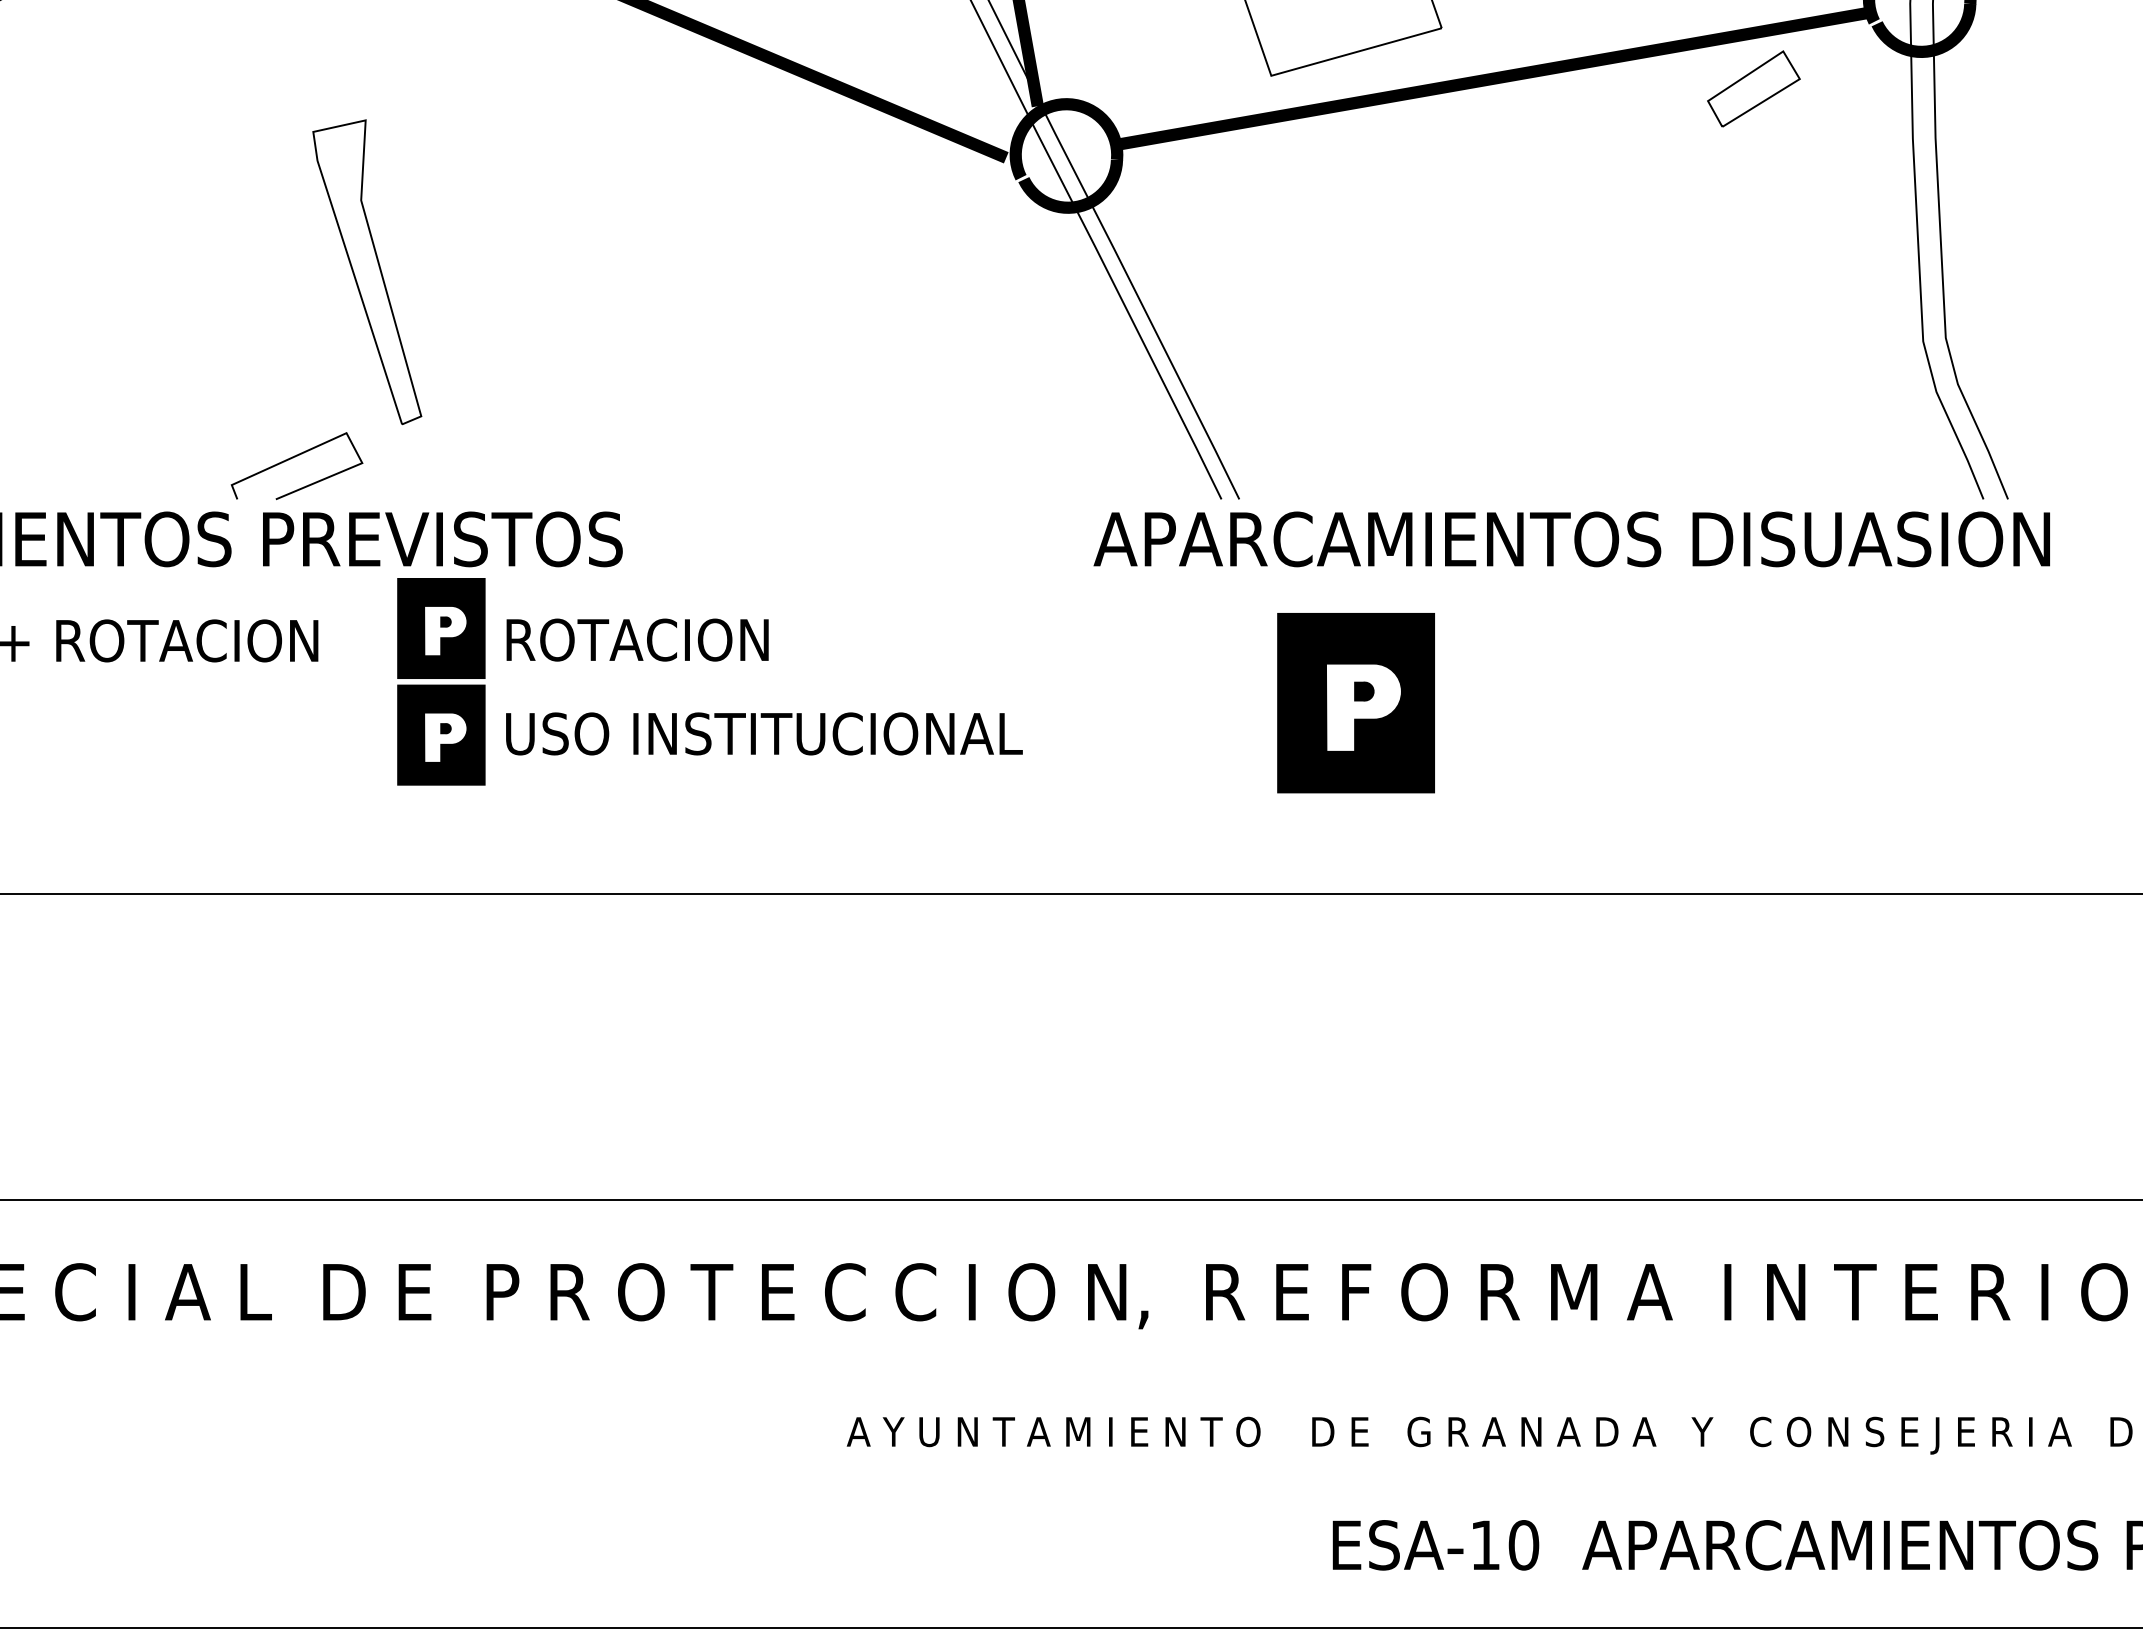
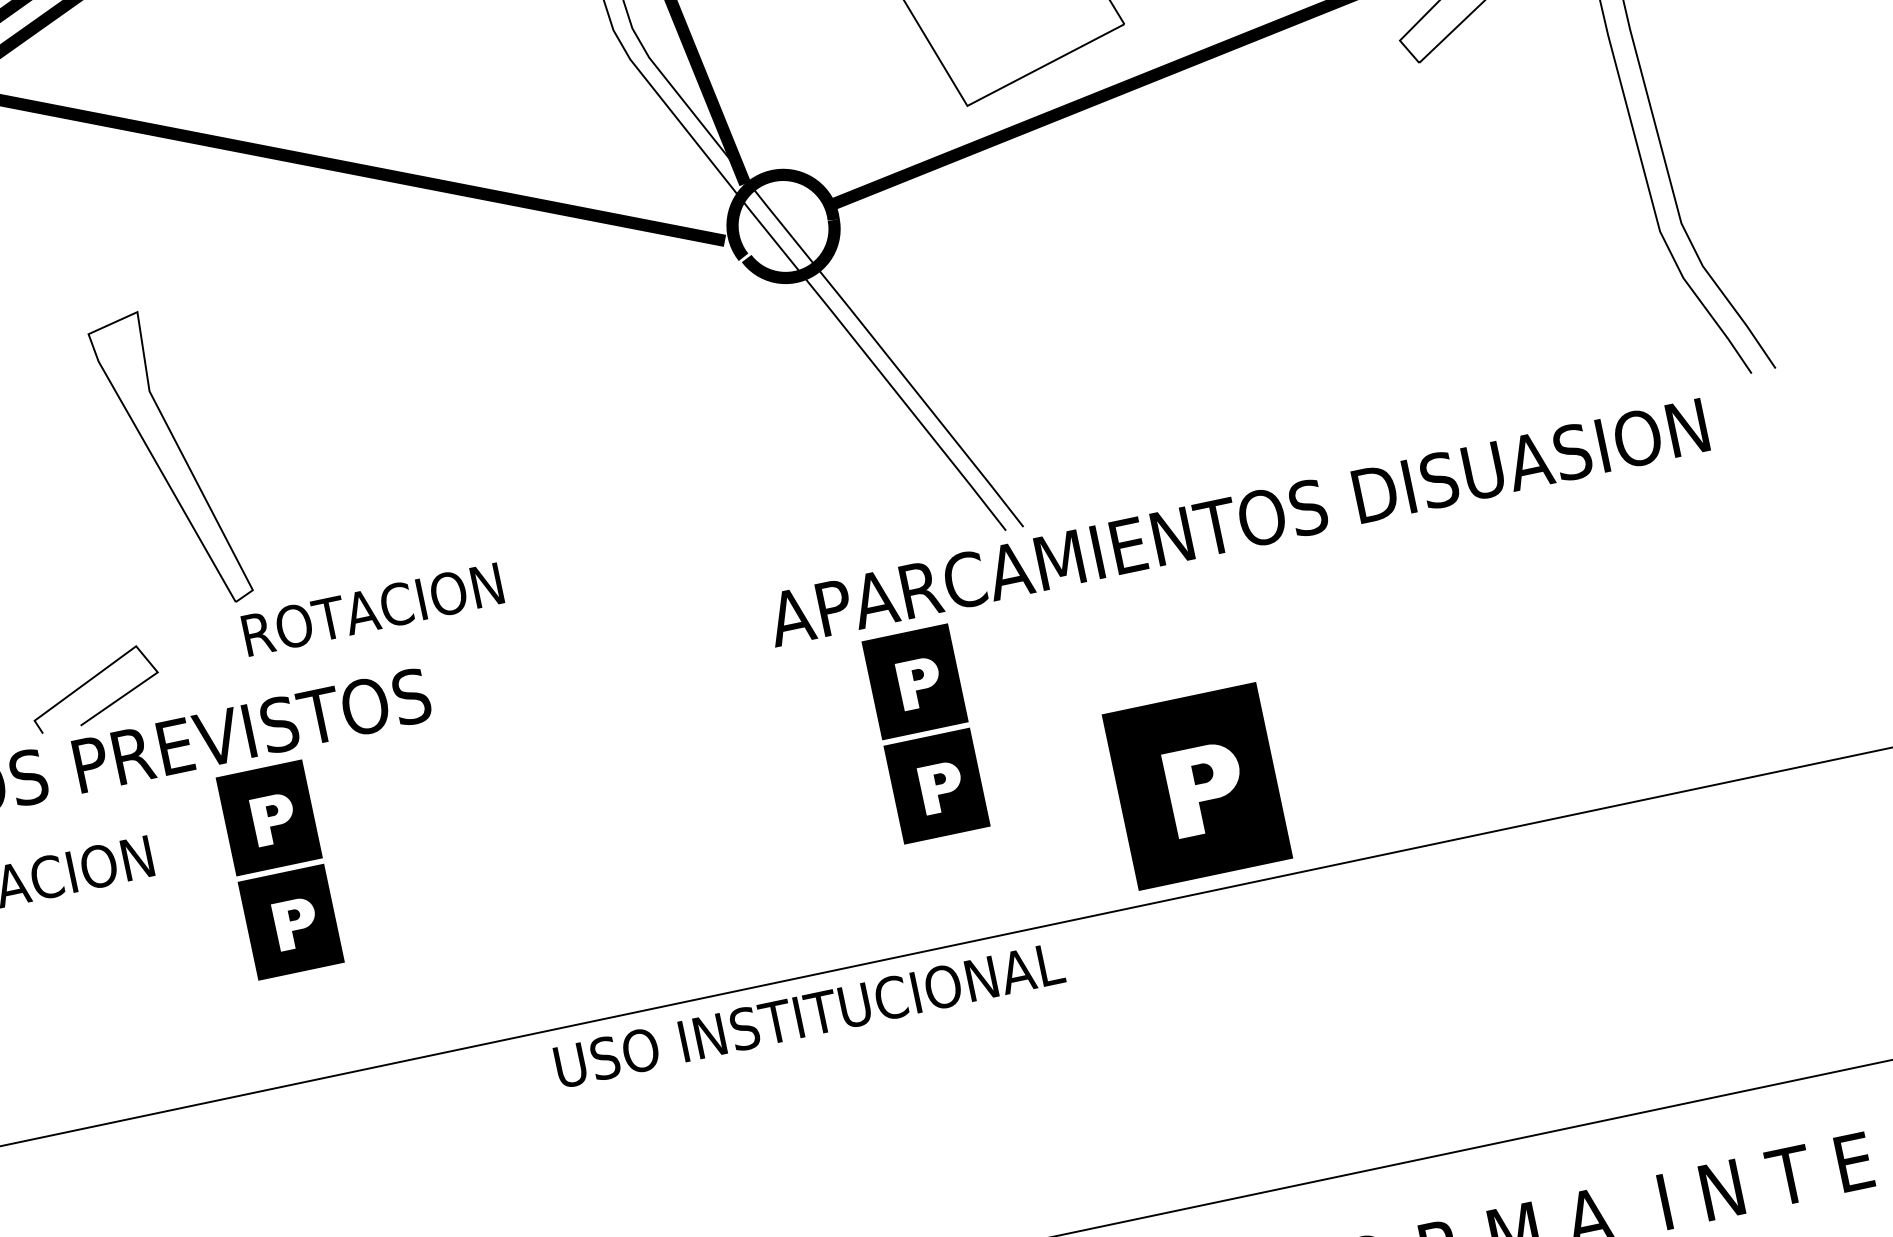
part: (367, 272) -> (170, 460), moved
text: (1571, 539) -> (1237, 522), moved
text: (637, 639) -> (372, 609), moved
part: (1101, 681) -> (926, 733), added
part: (1355, 703) -> (1196, 786), moved
text: (764, 733) -> (809, 1014), moved

